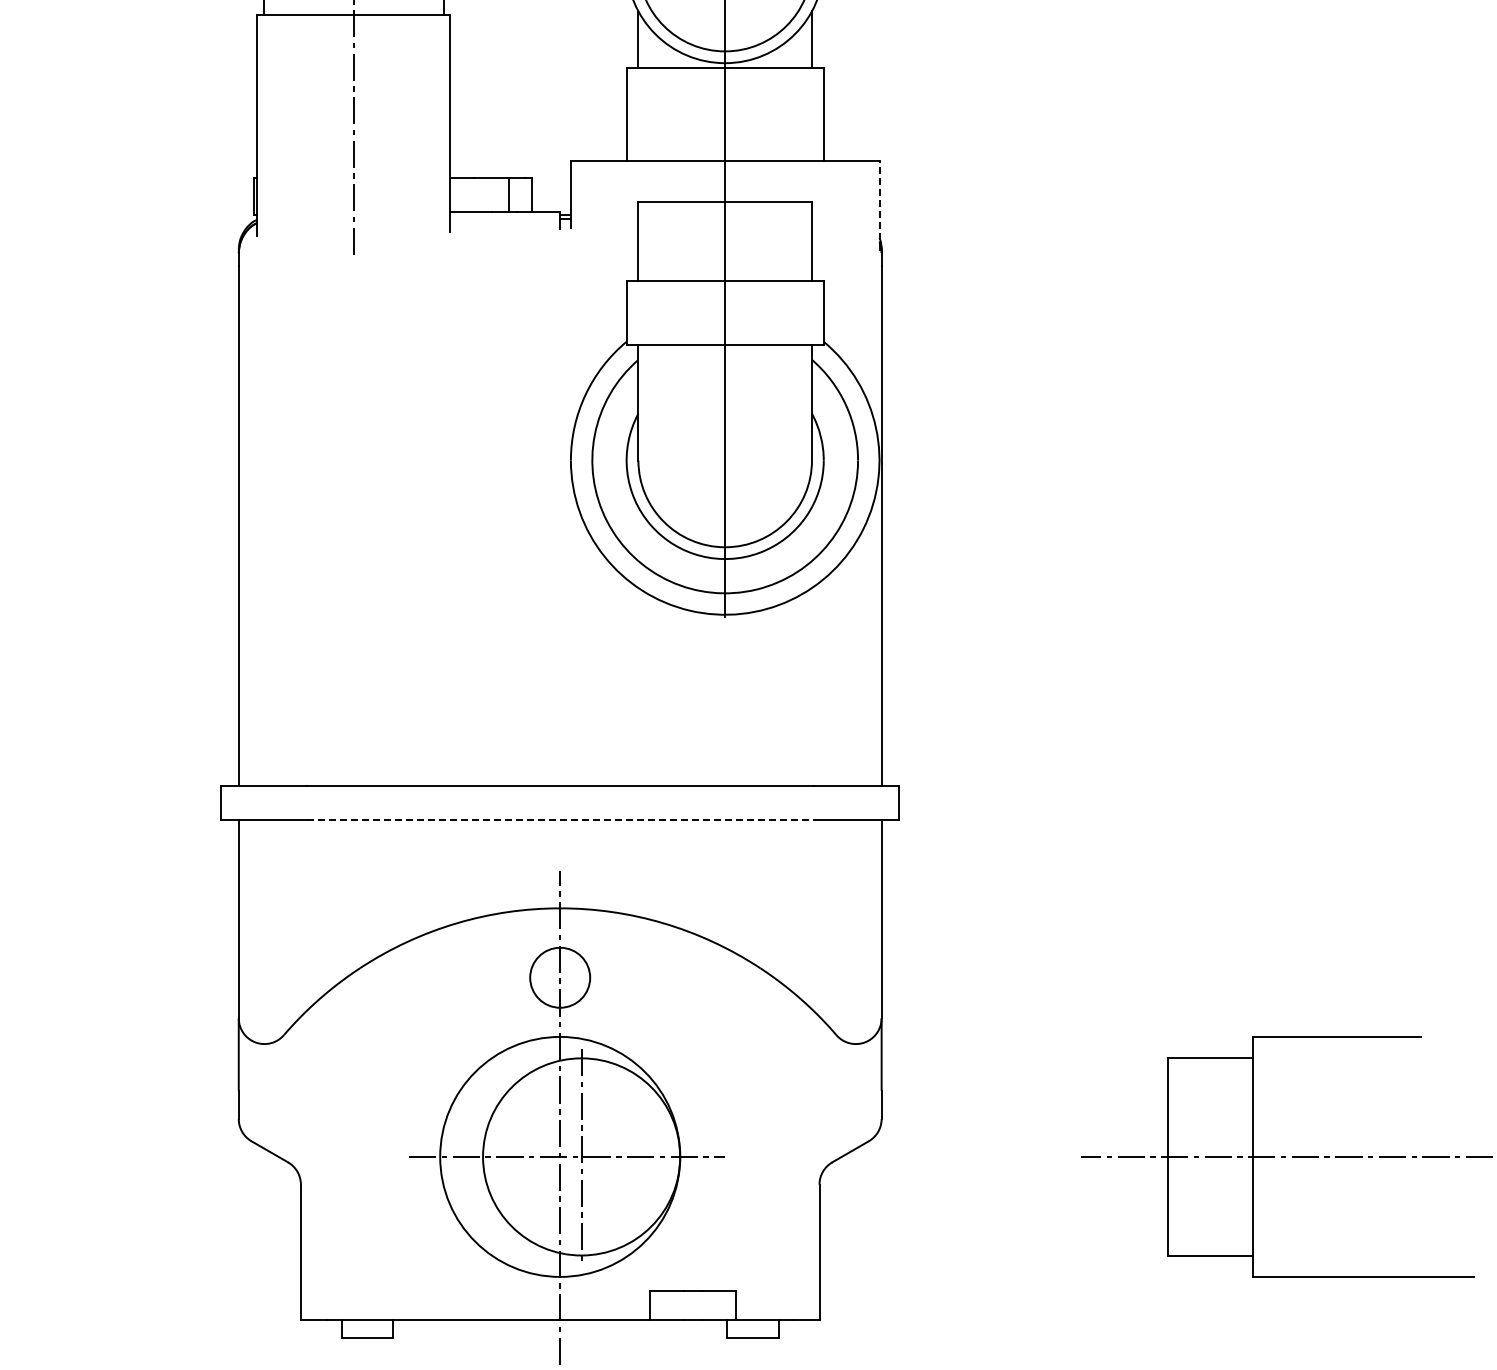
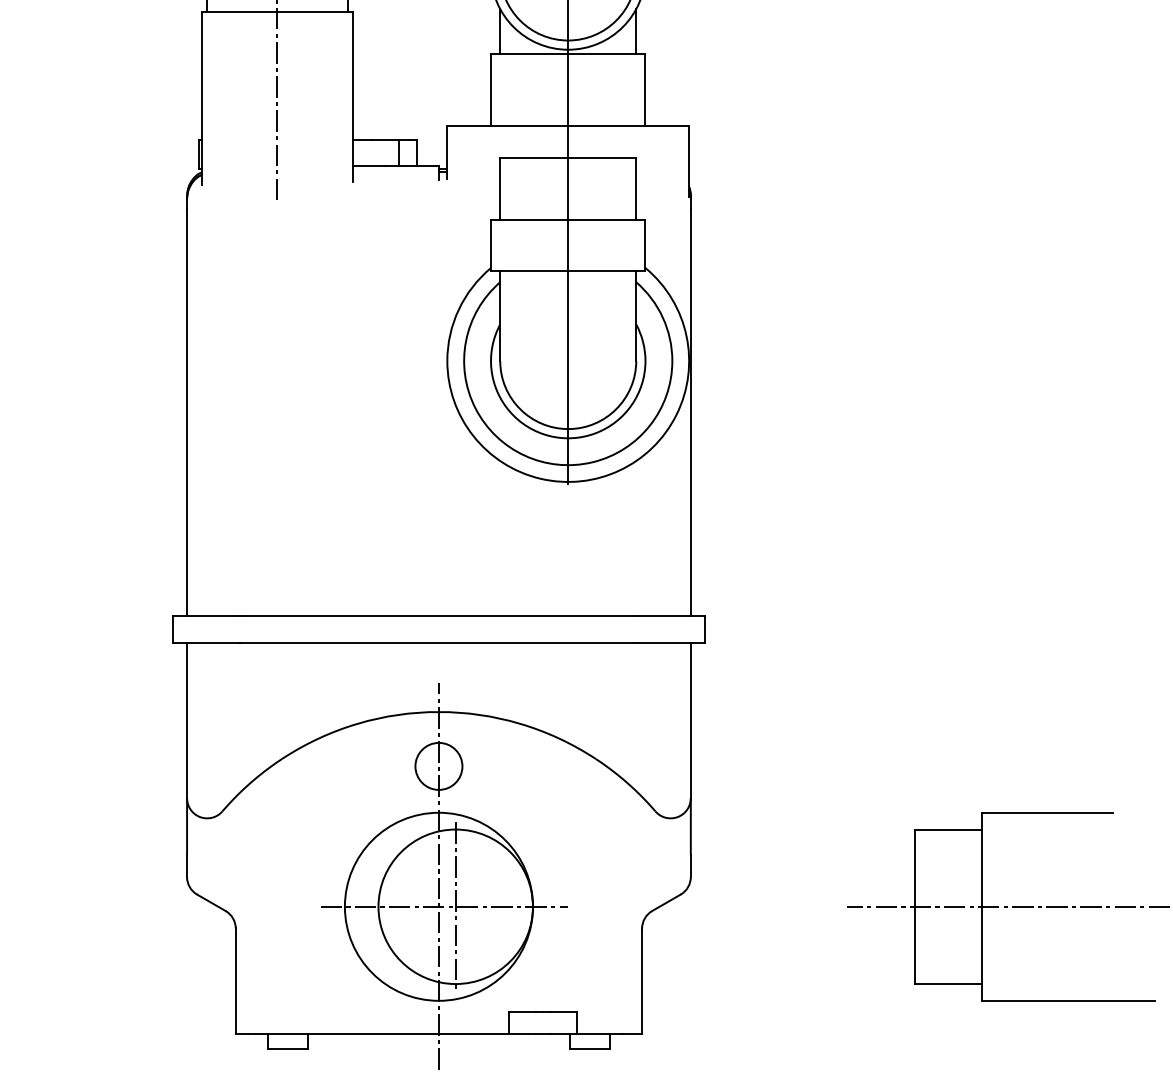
line: (879, 205) -> (689, 161), dashed -> solid
line: (560, 820) -> (439, 643), dashed -> solid

